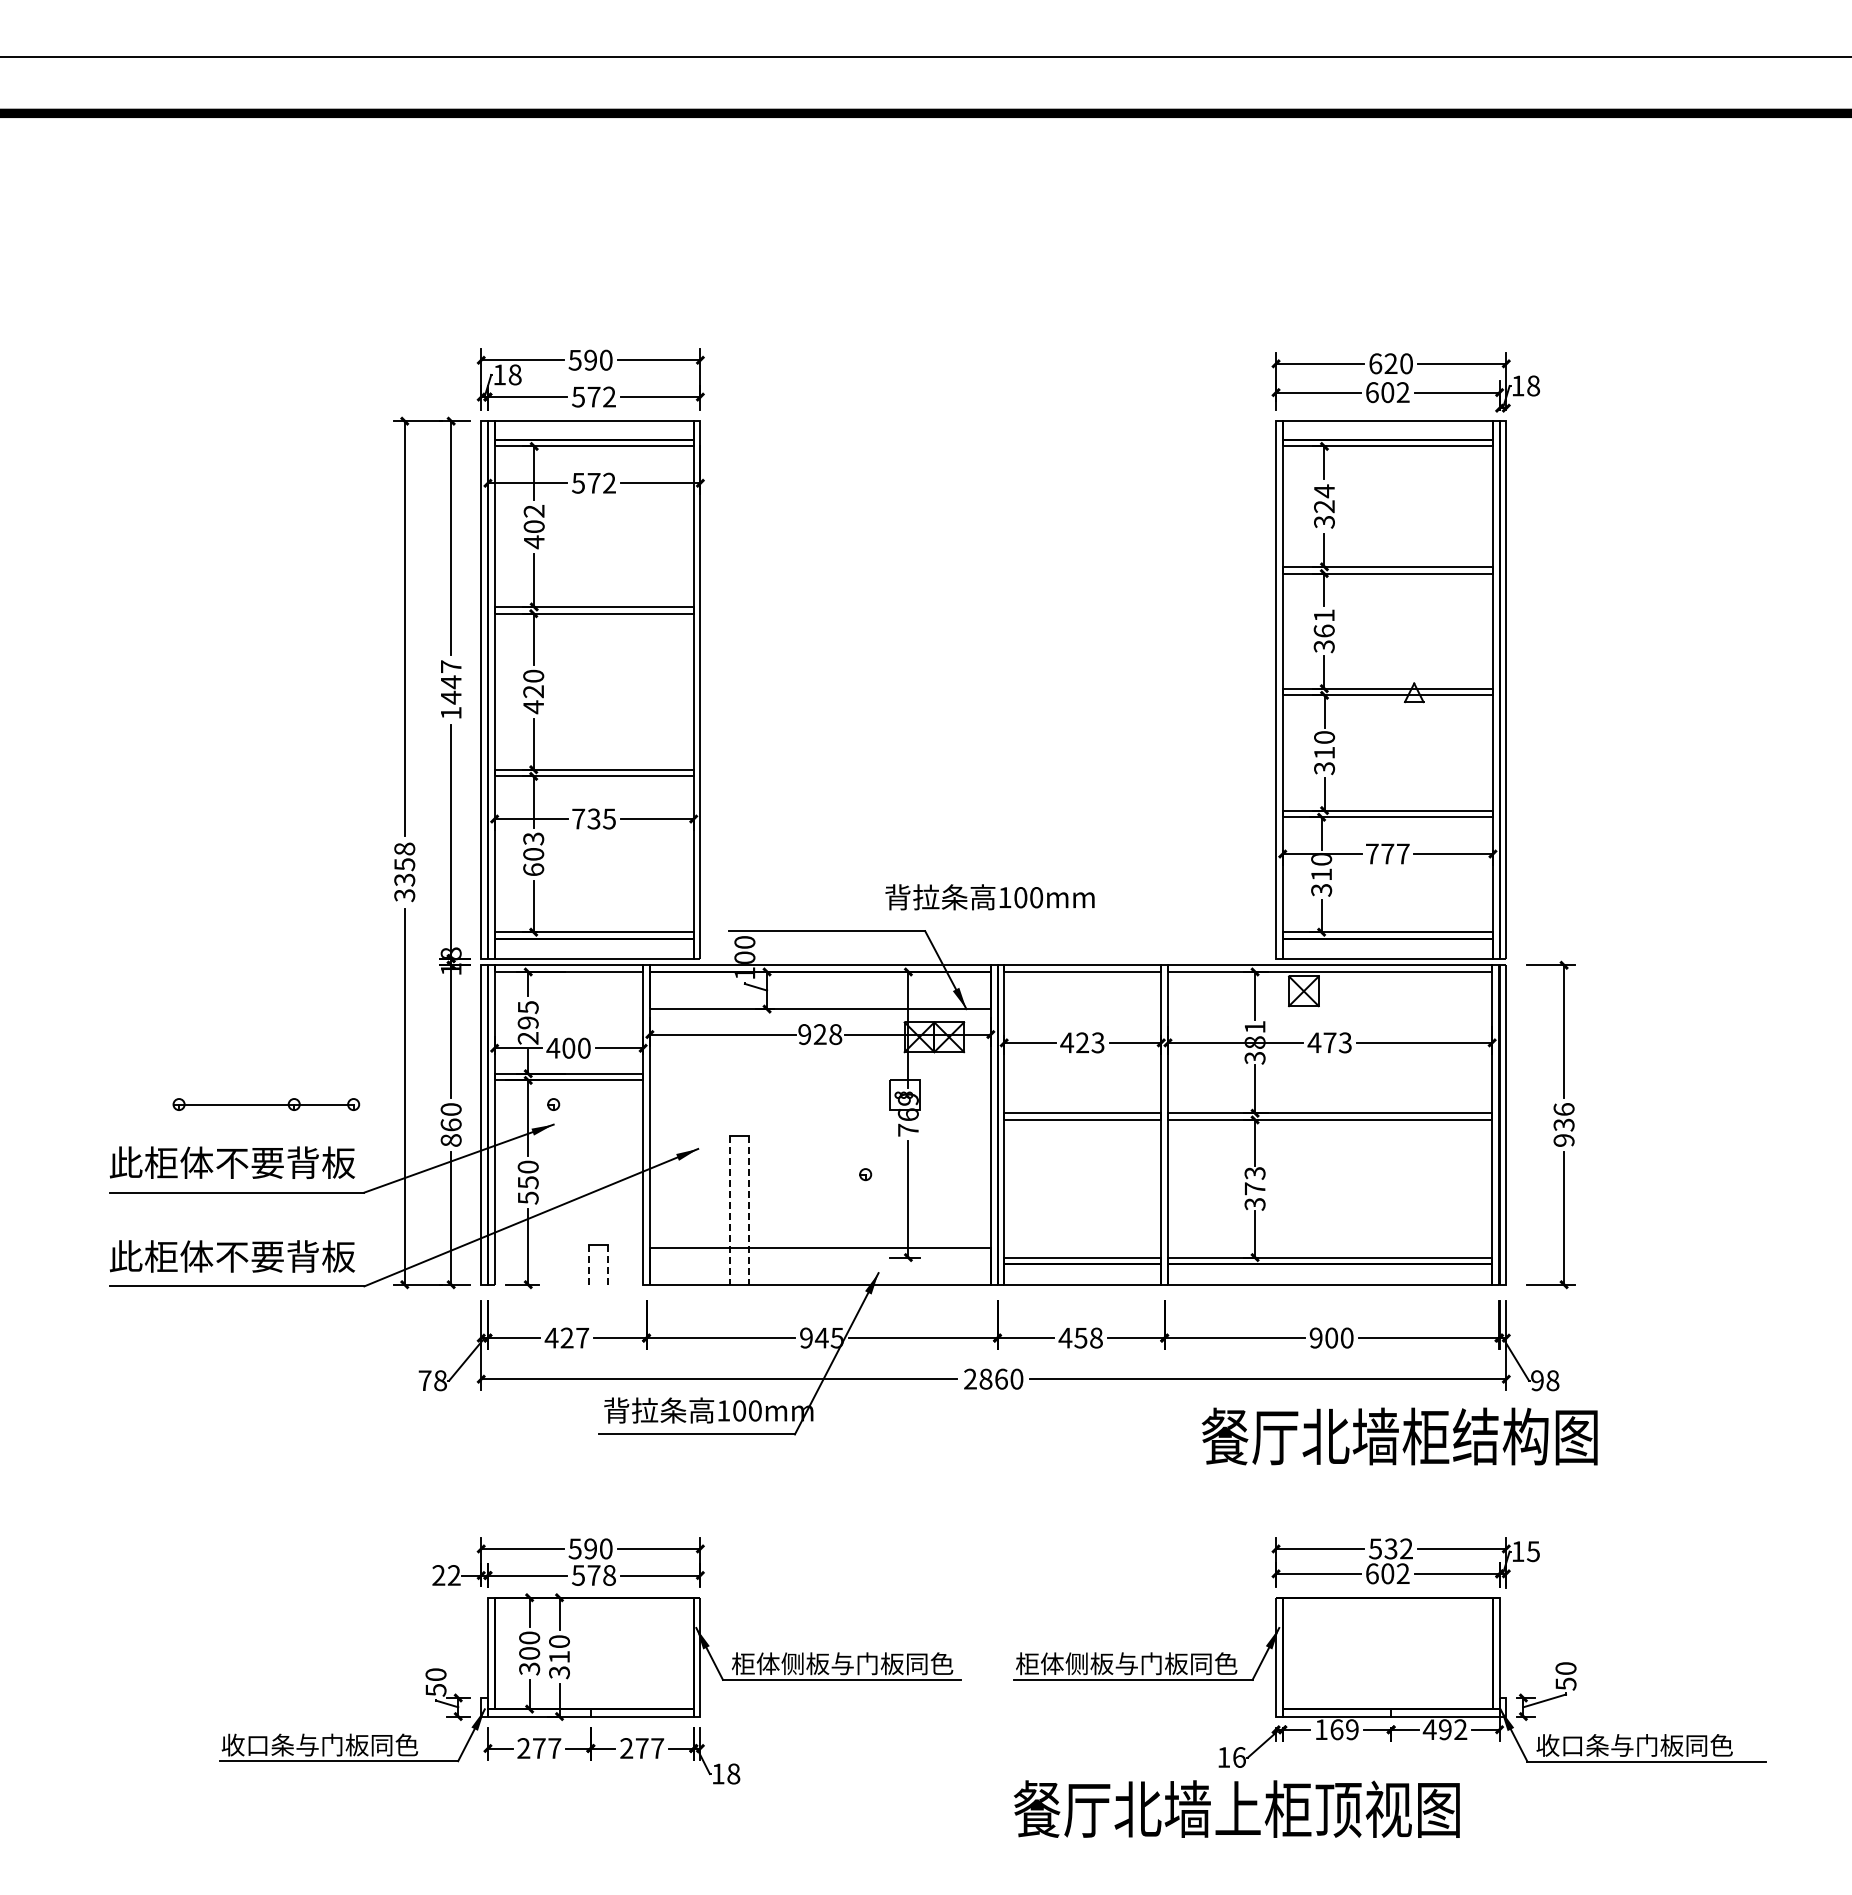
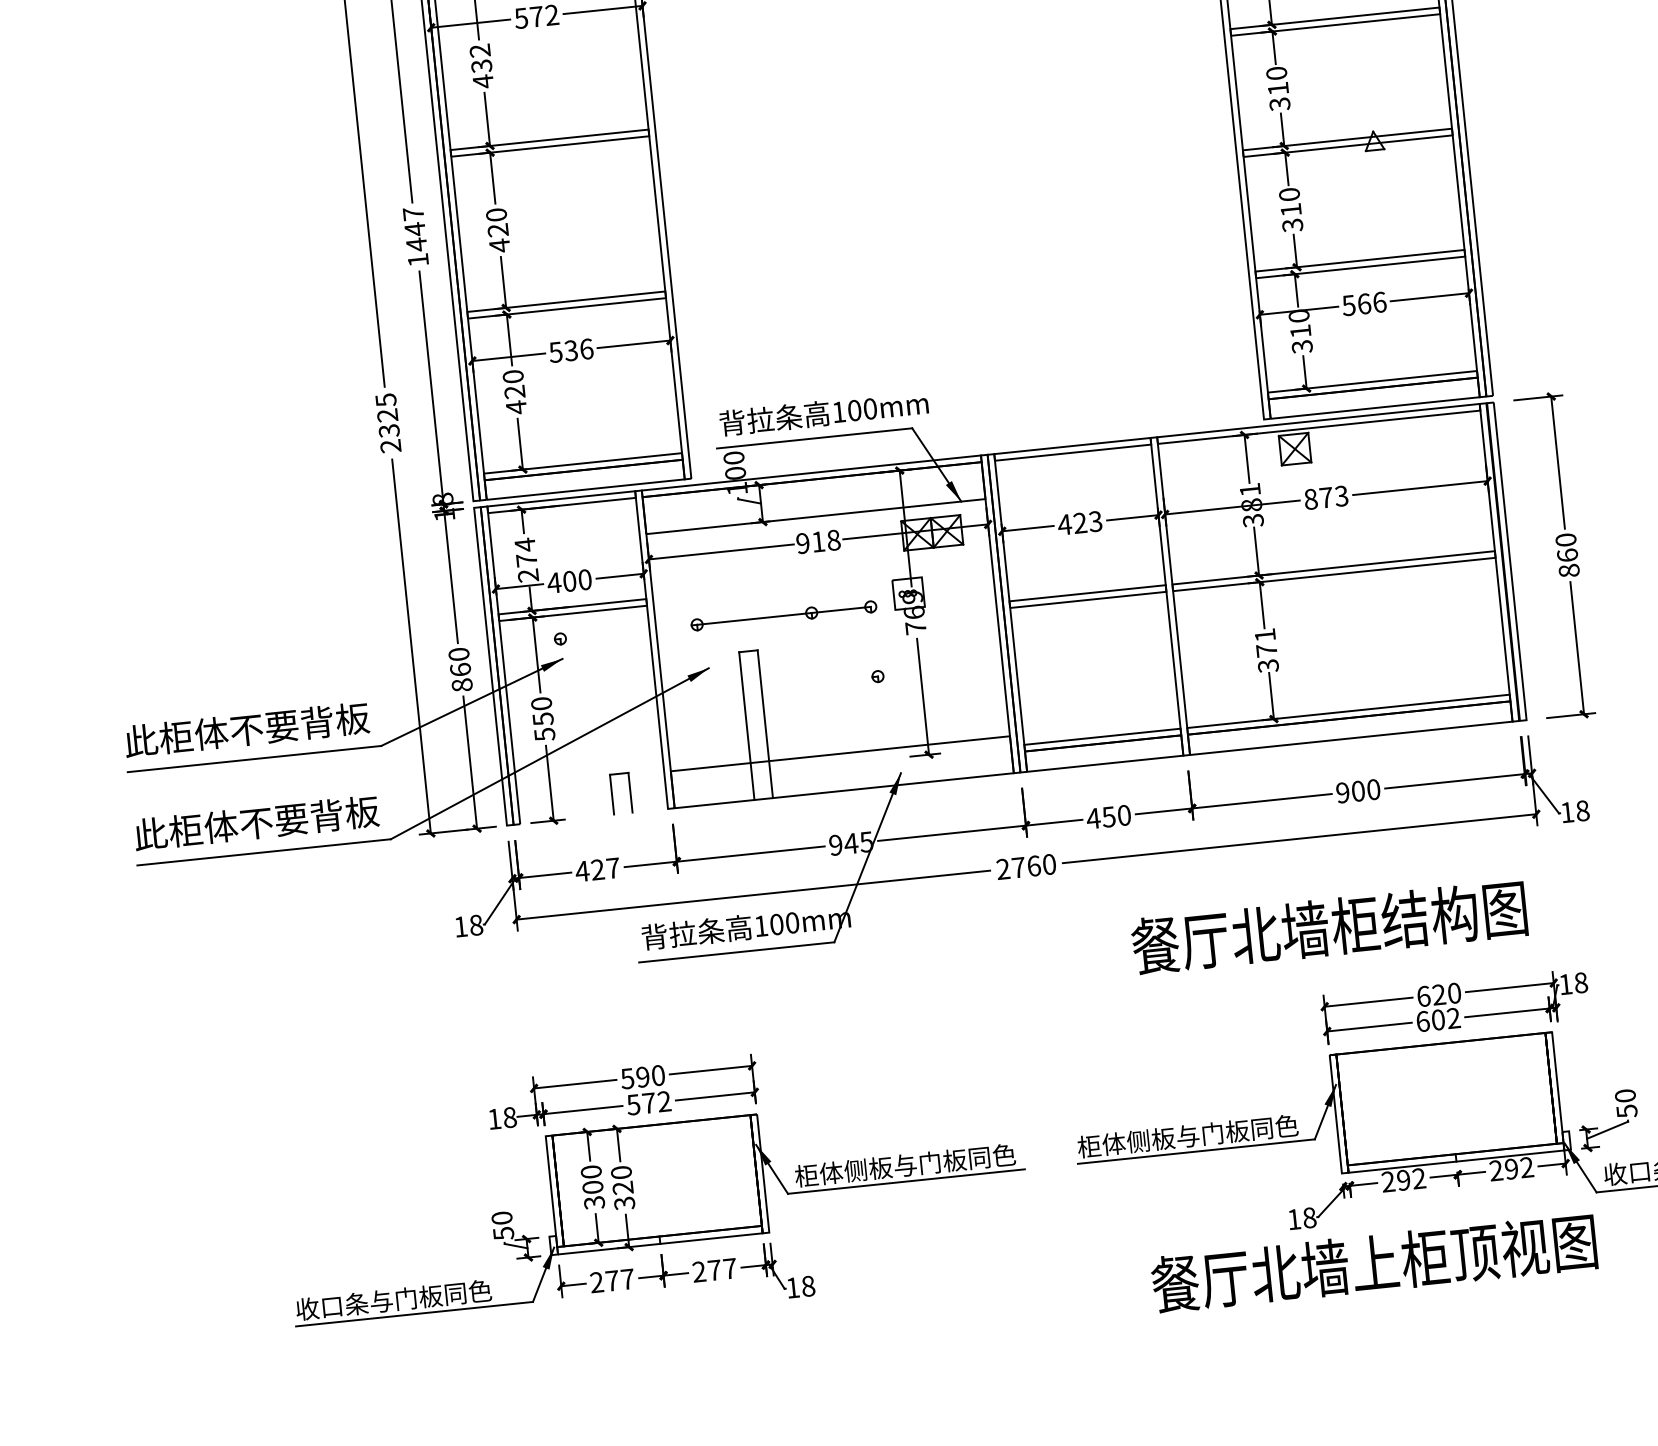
text: (533, 526) -> (480, 66), 402 -> 432
text: (1323, 623) -> (1276, 81), 361 -> 310
text: (594, 818) -> (571, 350), 735 -> 536
text: (1387, 853) -> (1364, 303), 777 -> 566
text: (533, 854) -> (514, 392), 603 -> 420
text: (404, 872) -> (388, 423), 3358 -> 2325
text: (989, 897) -> (823, 413), moved
text: (527, 1014) -> (525, 552), 295 -> 274
text: (819, 1034) -> (817, 541), 928 -> 918
text: (1314, 1042) -> (1310, 499), 473 -> 873
part: (266, 1104) -> (784, 615), moved
text: (1563, 1124) -> (1566, 554), 936 -> 860
text: (1254, 1173) -> (1264, 635), 373 -> 371
line: (730, 1210) -> (747, 726), dashed -> solid
line: (748, 1210) -> (765, 724), dashed -> solid
line: (588, 1264) -> (611, 794), dashed -> solid
line: (607, 1264) -> (630, 792), dashed -> solid
text: (1096, 1338) -> (1124, 815), 458 -> 450
text: (985, 1378) -> (1018, 867), 2860 -> 2760
text: (424, 1380) -> (460, 926), 78 -> 18
text: (1537, 1380) -> (1567, 812), 98 -> 18
text: (1399, 1436) -> (1329, 927), moved
text: (1390, 1548) -> (1438, 994), 532 -> 620
text: (1533, 1551) -> (1581, 982), 15 -> 18
text: (446, 1575) -> (502, 1118), 22 -> 18
text: (609, 1575) -> (664, 1101), 578 -> 572
text: (559, 1656) -> (623, 1187), 310 -> 320
text: (1336, 1729) -> (1403, 1180), 169 -> 292
text: (1429, 1729) -> (1495, 1170), 492 -> 292
text: (1239, 1757) -> (1309, 1217), 16 -> 18
text: (1236, 1808) -> (1373, 1262), moved

